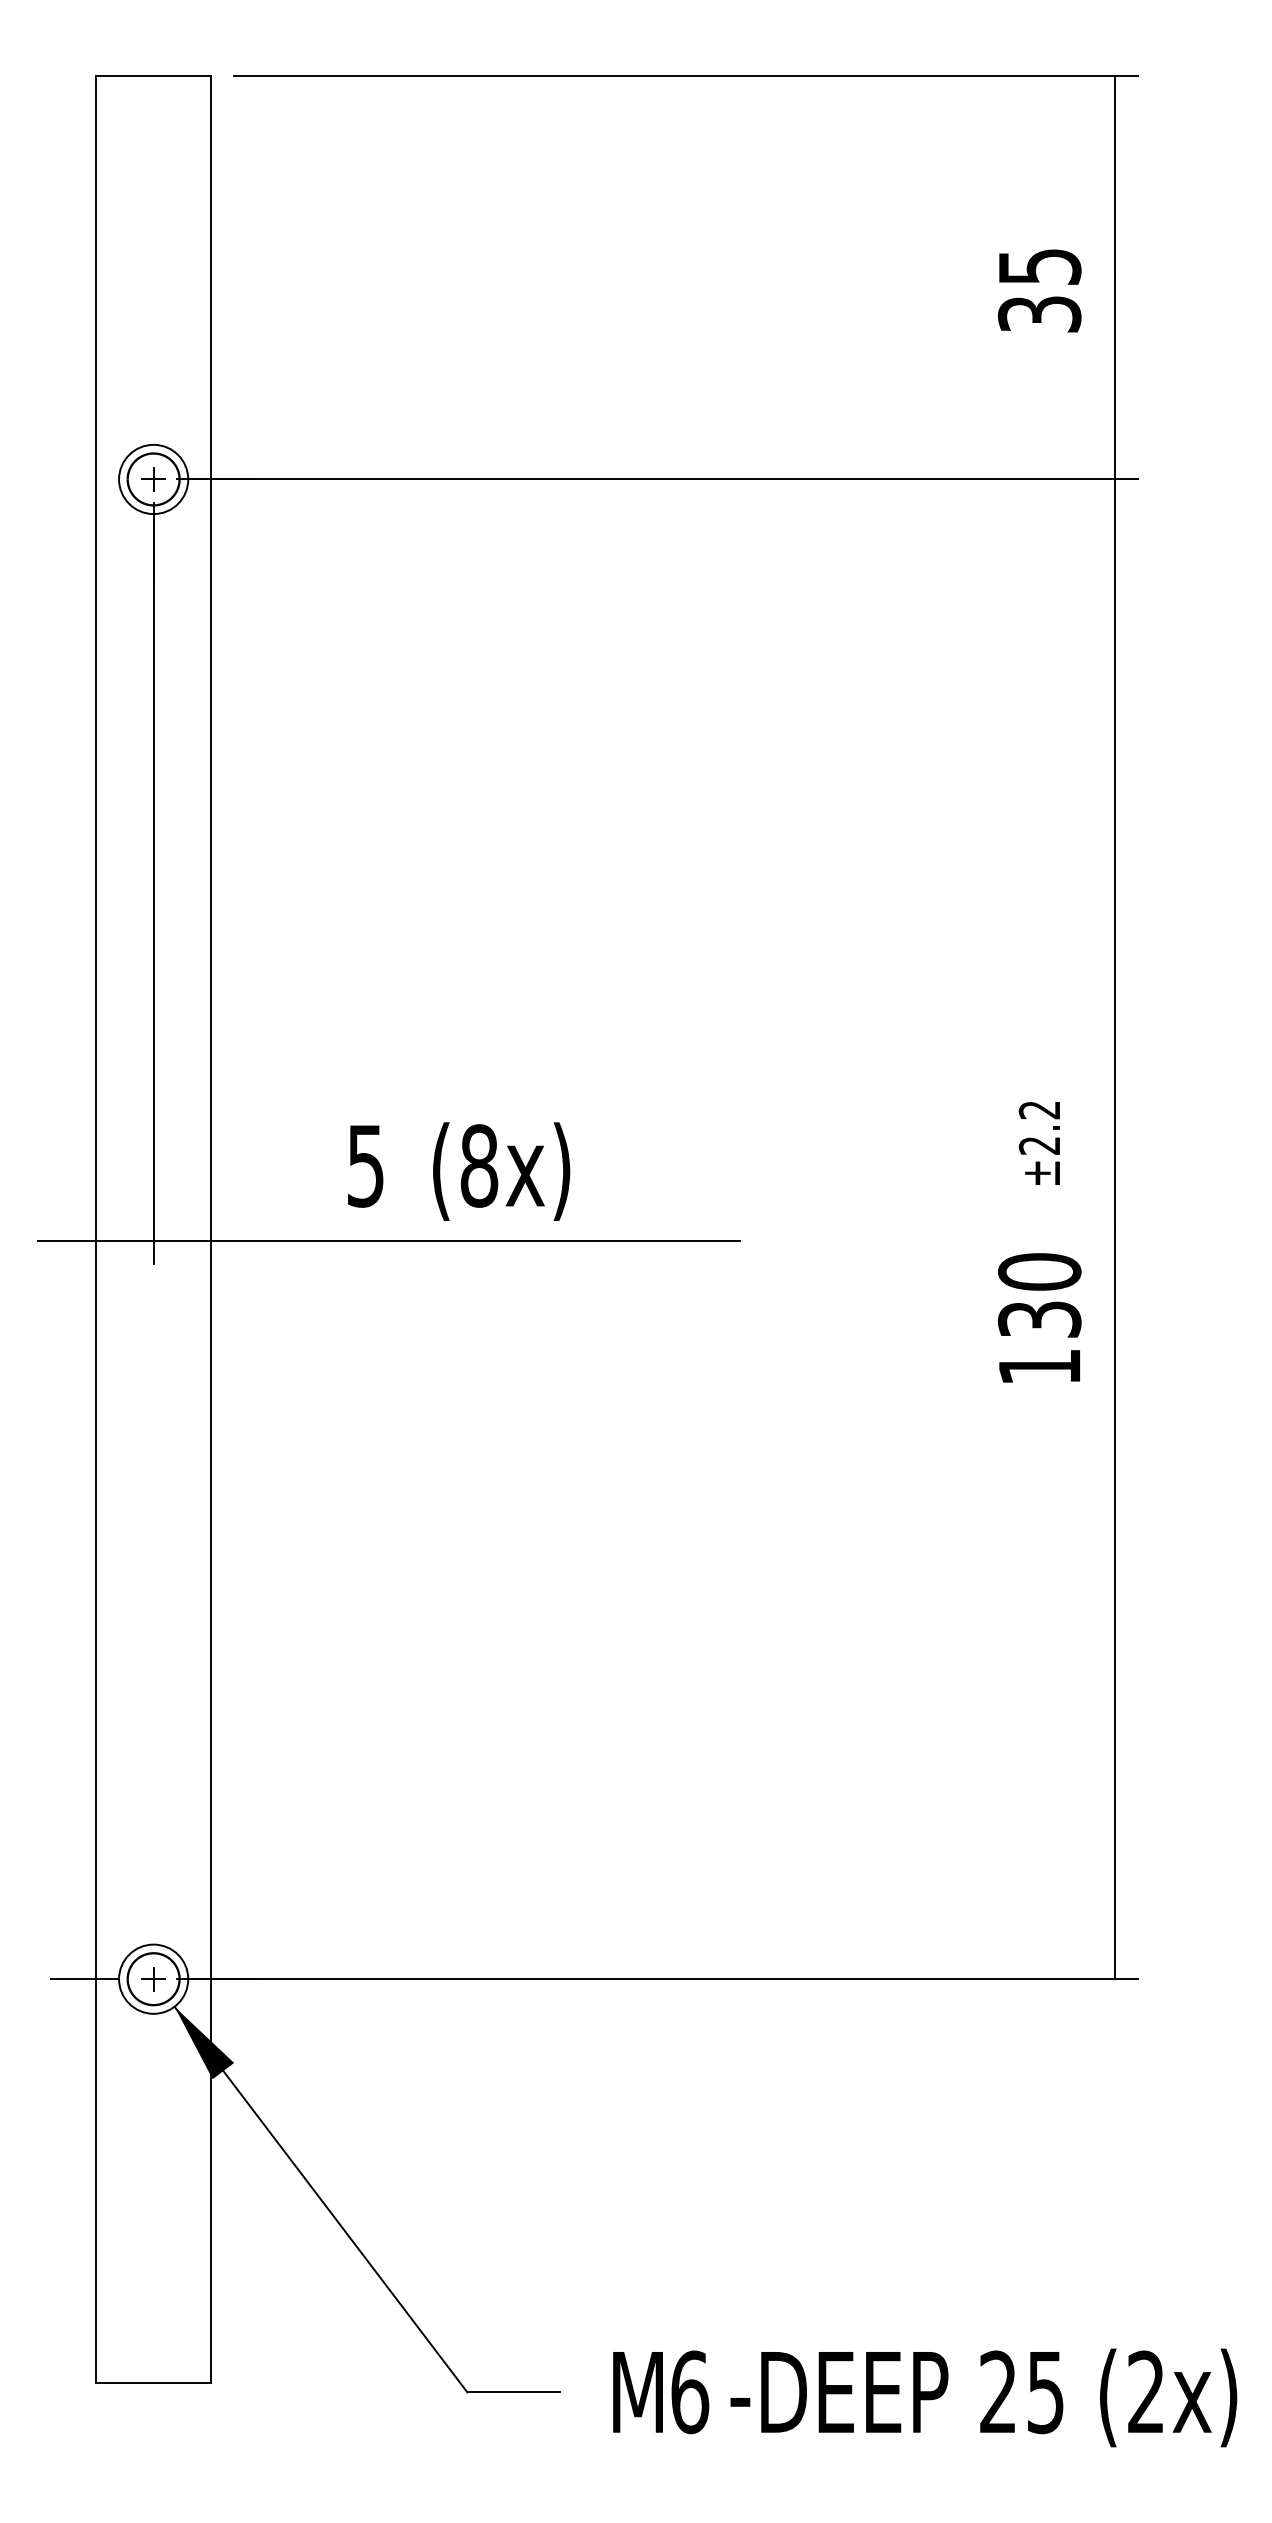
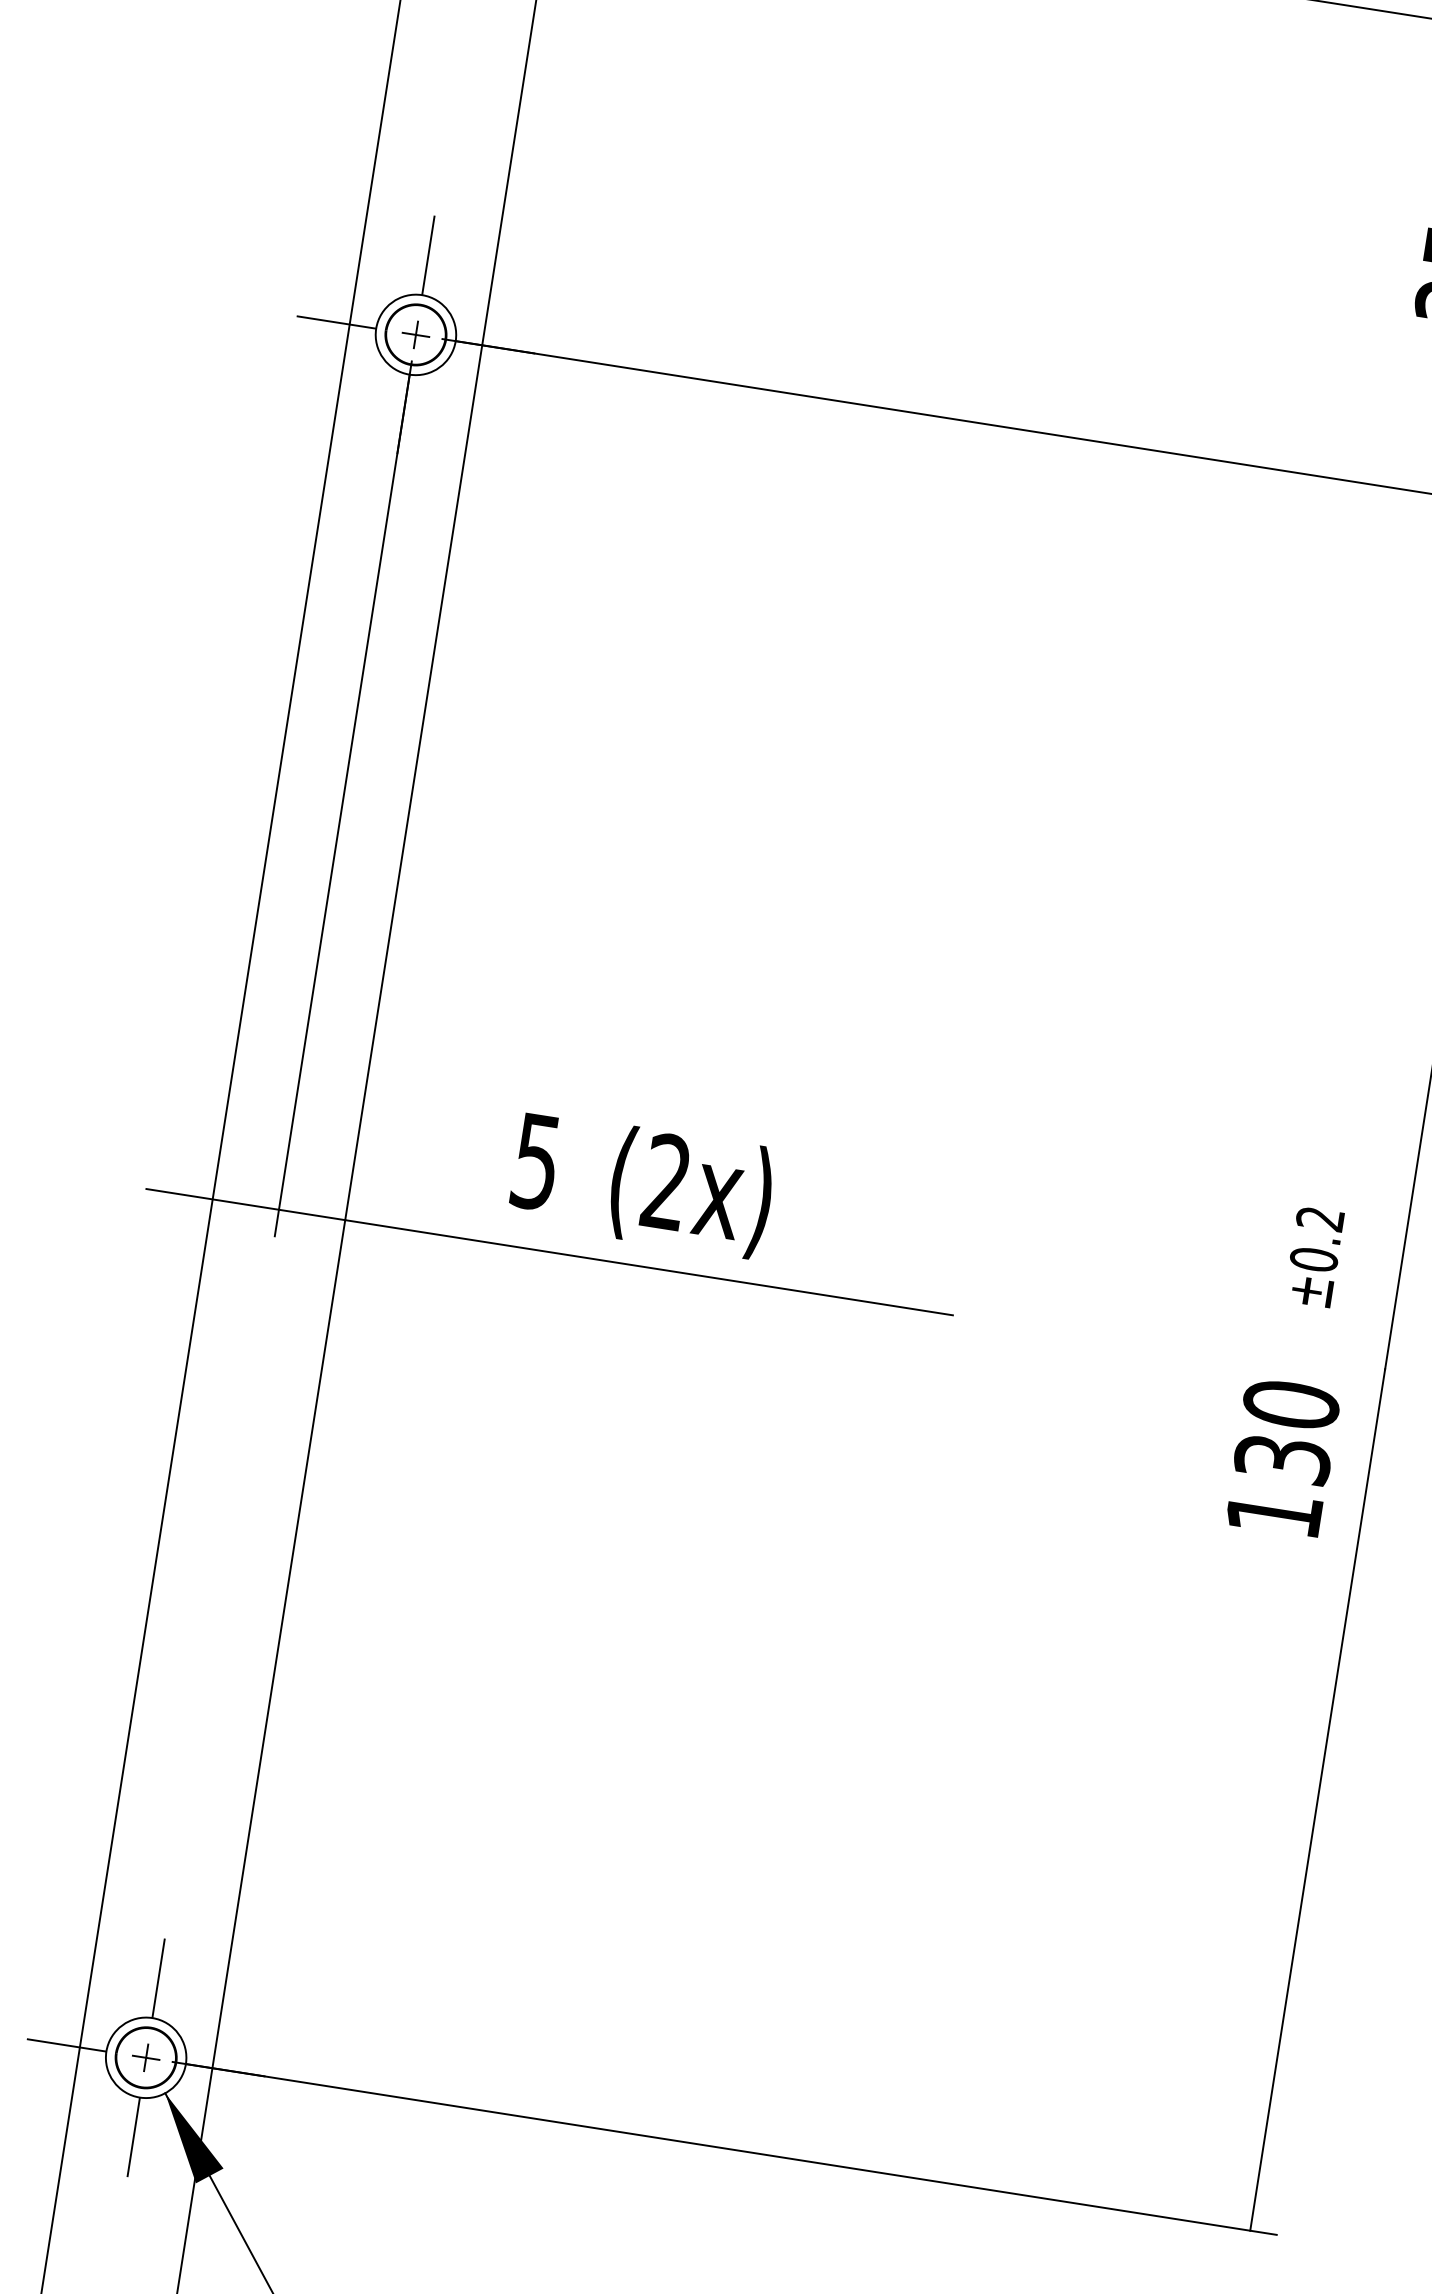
line: (153, 409) -> (428, 254), added
line: (84, 479) -> (336, 322), added
text: (1039, 1145) -> (1313, 1259), ±2.2 -> ±0.2
text: (479, 1165) -> (666, 1181), (8x) -> (2x)
line: (153, 1909) -> (158, 1977), added
line: (153, 2048) -> (133, 2137), added

